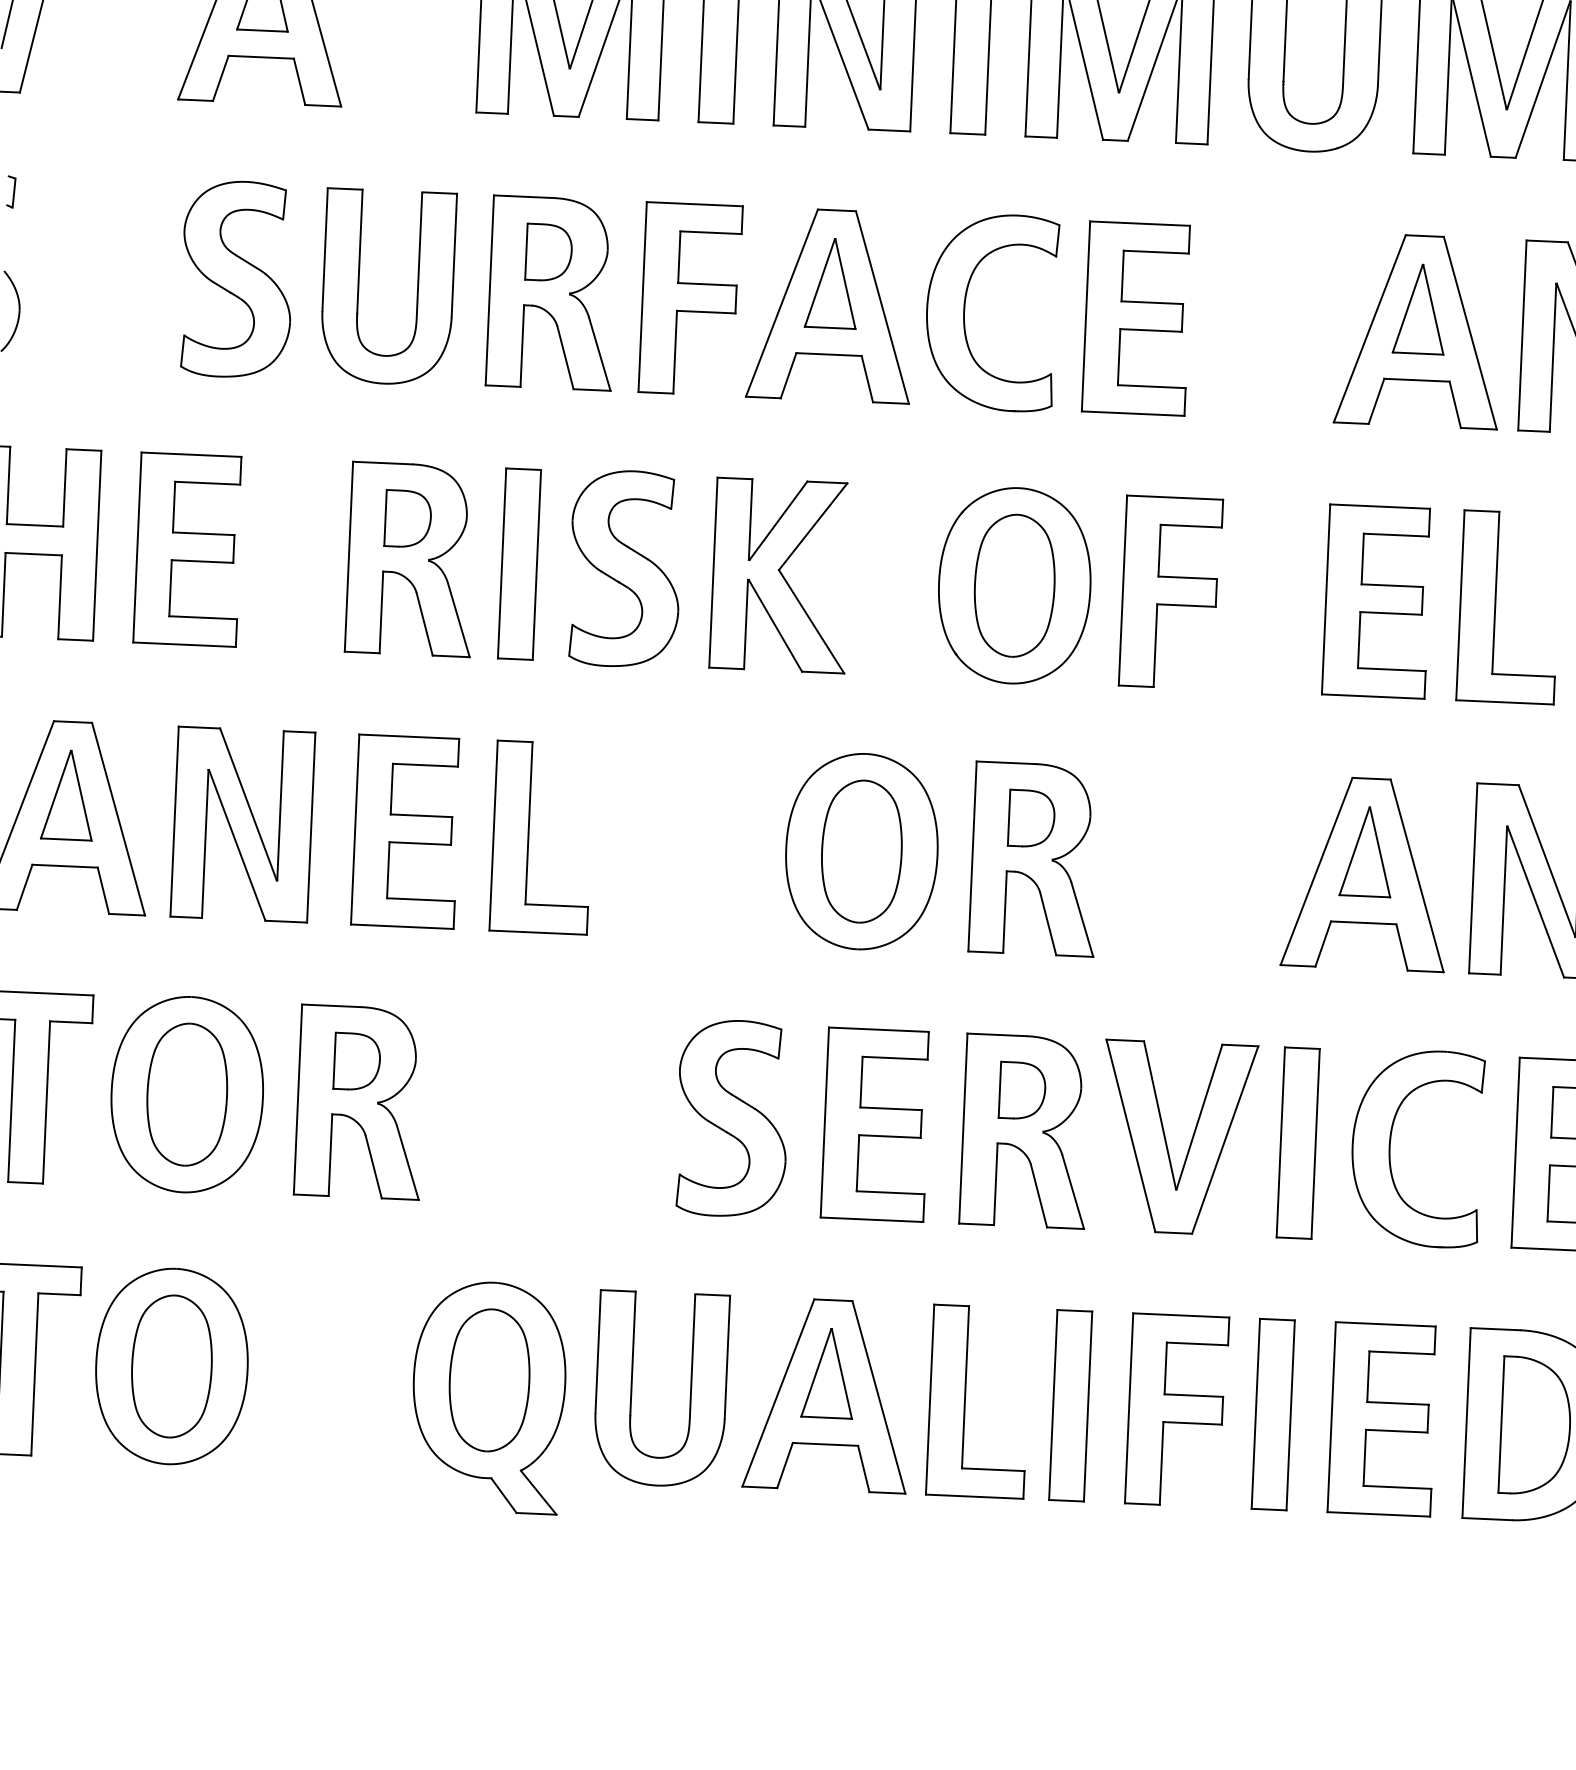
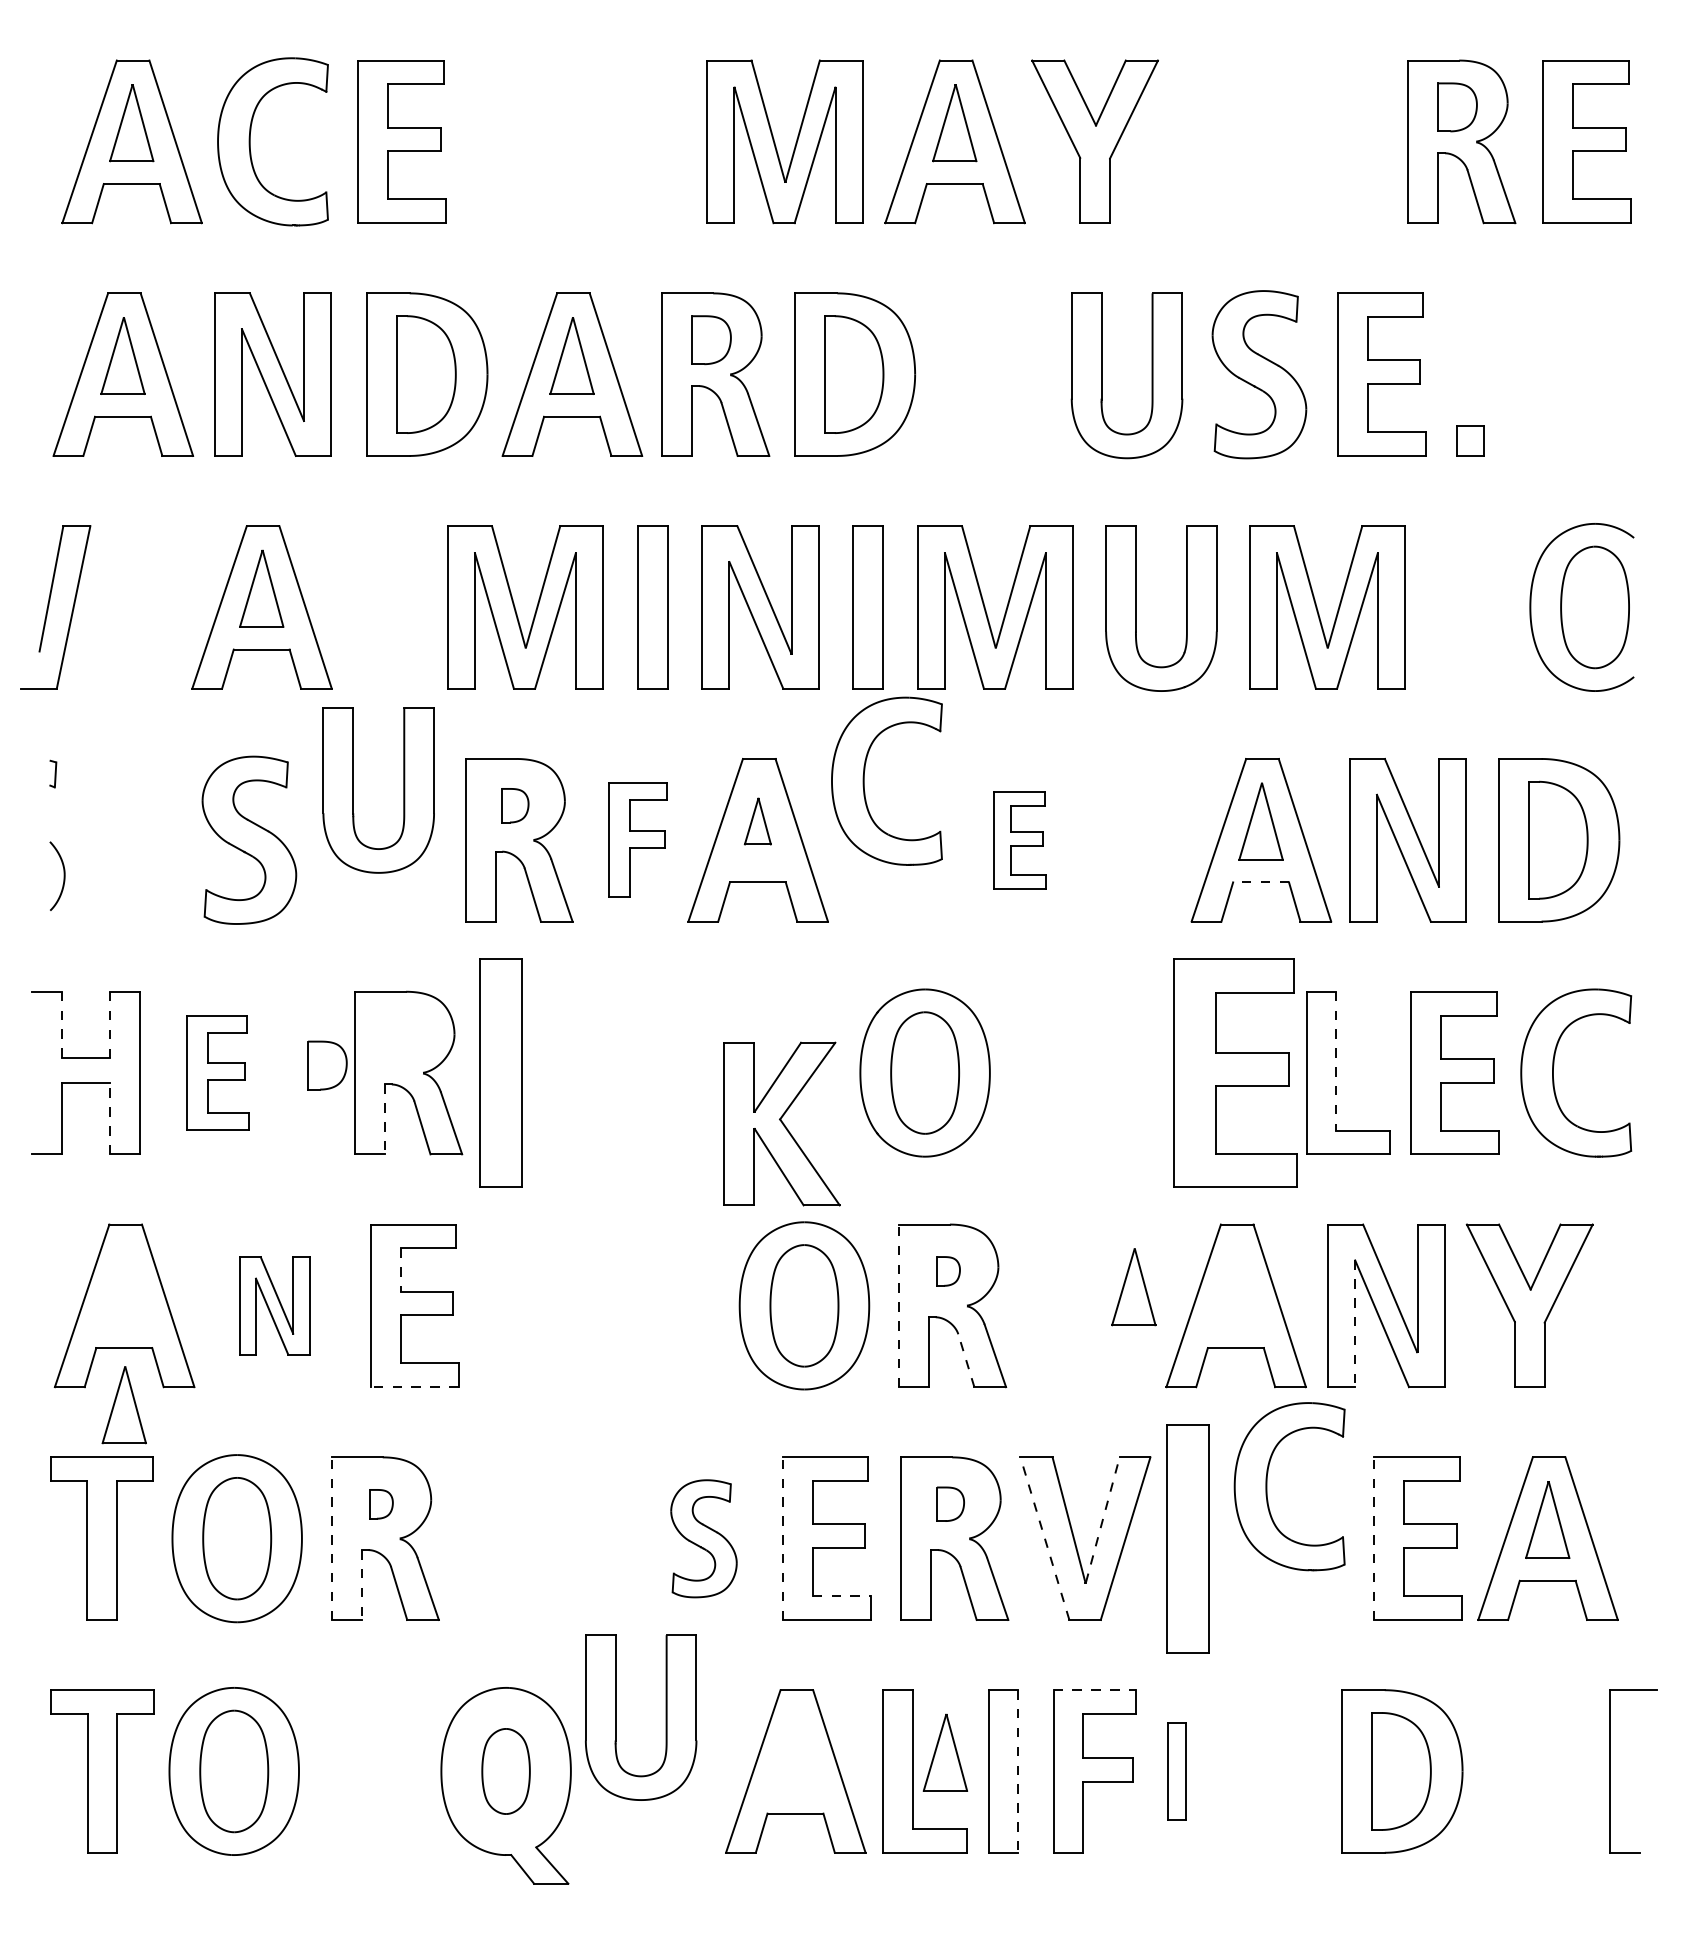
part: (549, 252) -> (515, 805), size x0.7
part: (831, 283) -> (757, 821), size x0.6
part: (358, 286) -> (353, 790), moved
part: (690, 299) -> (637, 840), size x0.7
part: (965, 310) -> (864, 780), moved
part: (1136, 318) -> (1019, 840), size x0.6
line: (1417, 380) -> (1261, 882), solid -> dashed
line: (8, 486) -> (61, 1025), solid -> dashed
line: (64, 487) -> (109, 1024), solid -> dashed
part: (408, 518) -> (327, 1065), moved
part: (188, 549) -> (217, 1072), size x0.7
part: (518, 563) -> (500, 1072), size x1.4
part: (624, 568) -> (591, 1072), removed
part: (780, 574) -> (781, 1123), moved
part: (1170, 591) -> (1058, 1072), removed
line: (1495, 593) -> (1336, 1061), solid -> dashed
line: (59, 597) -> (109, 1118), solid -> dashed
part: (1377, 600) -> (1235, 1072), size x1.4
line: (381, 612) -> (385, 1119), solid -> dashed
line: (391, 789) -> (400, 1270), solid -> dashed
part: (67, 795) -> (123, 1405), moved
part: (1031, 818) -> (948, 1271), size x0.6
part: (242, 824) -> (274, 1305), size x0.6
part: (528, 836) -> (519, 1305), removed
part: (1366, 852) -> (1133, 1287), moved
line: (972, 856) -> (899, 1305), solid -> dashed
line: (1503, 901) -> (1354, 1324), solid -> dashed
line: (1048, 923) -> (966, 1360), solid -> dashed
line: (402, 927) -> (414, 1387), solid -> dashed
part: (357, 1062) -> (381, 1504), size x0.6
part: (1022, 1091) -> (950, 1504), size x0.7
line: (297, 1099) -> (331, 1538), solid -> dashed
line: (1199, 1117) -> (1102, 1520), solid -> dashed
part: (732, 1118) -> (703, 1538), size x0.7
line: (824, 1122) -> (782, 1538), solid -> dashed
line: (1130, 1135) -> (1044, 1538), solid -> dashed
part: (1297, 1142) -> (1187, 1538), size x1.4
part: (1390, 1147) -> (1267, 1486), moved
line: (1515, 1152) -> (1374, 1538), solid -> dashed
line: (330, 1155) -> (361, 1585), solid -> dashed
line: (891, 1193) -> (842, 1596), solid -> dashed
line: (1182, 1315) -> (1095, 1690), solid -> dashed
part: (828, 1372) -> (945, 1752), moved
part: (488, 1380) -> (505, 1771), size x0.7
part: (689, 1390) -> (665, 1717), moved
line: (1088, 1406) -> (1018, 1771), solid -> dashed
part: (1272, 1414) -> (1176, 1771), size x0.6
part: (1382, 1419) -> (1270, 1771), removed

